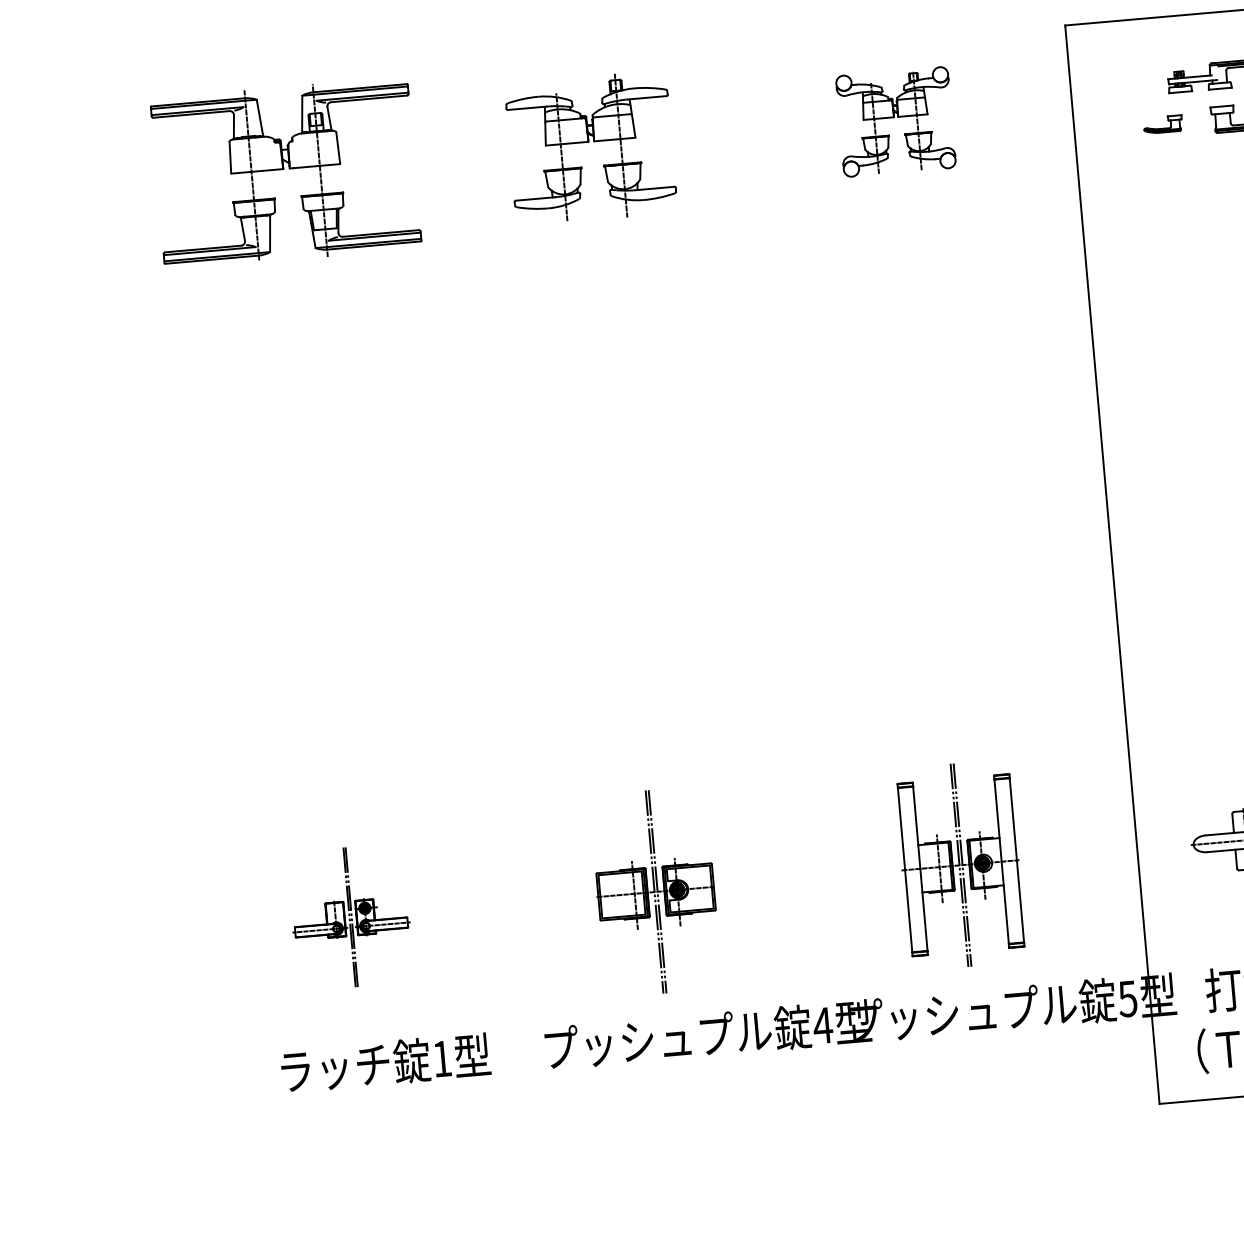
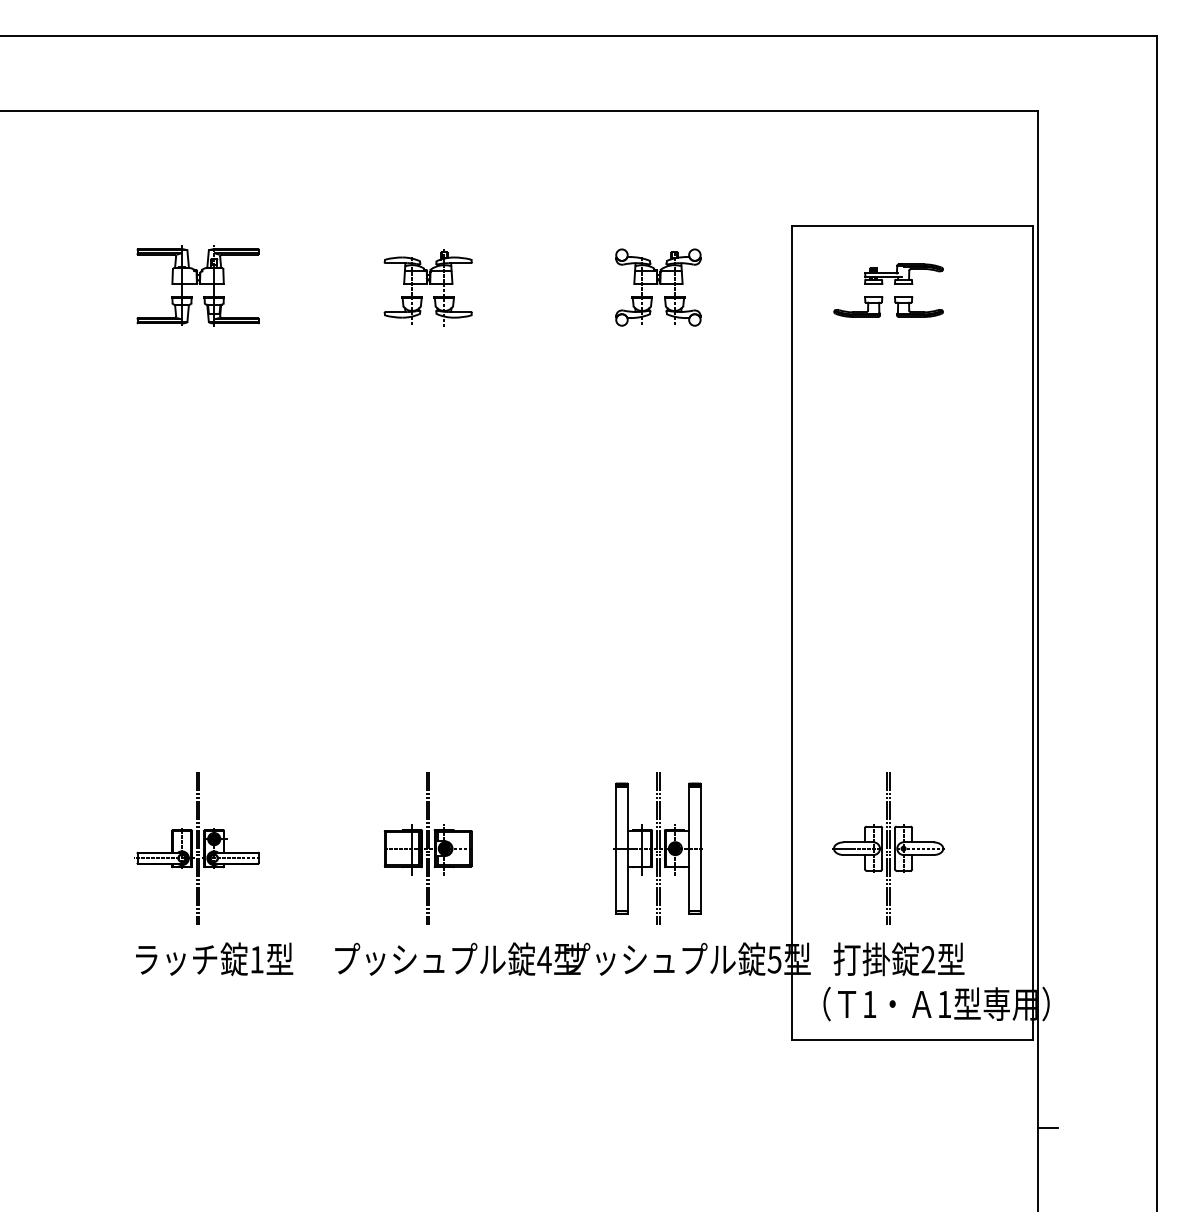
part: (1163, 123) -> (858, 306), size x1.67
part: (590, 148) -> (427, 287), size x0.71
part: (285, 172) -> (197, 285), size x0.62
part: (349, 918) -> (196, 848), size x1.43

